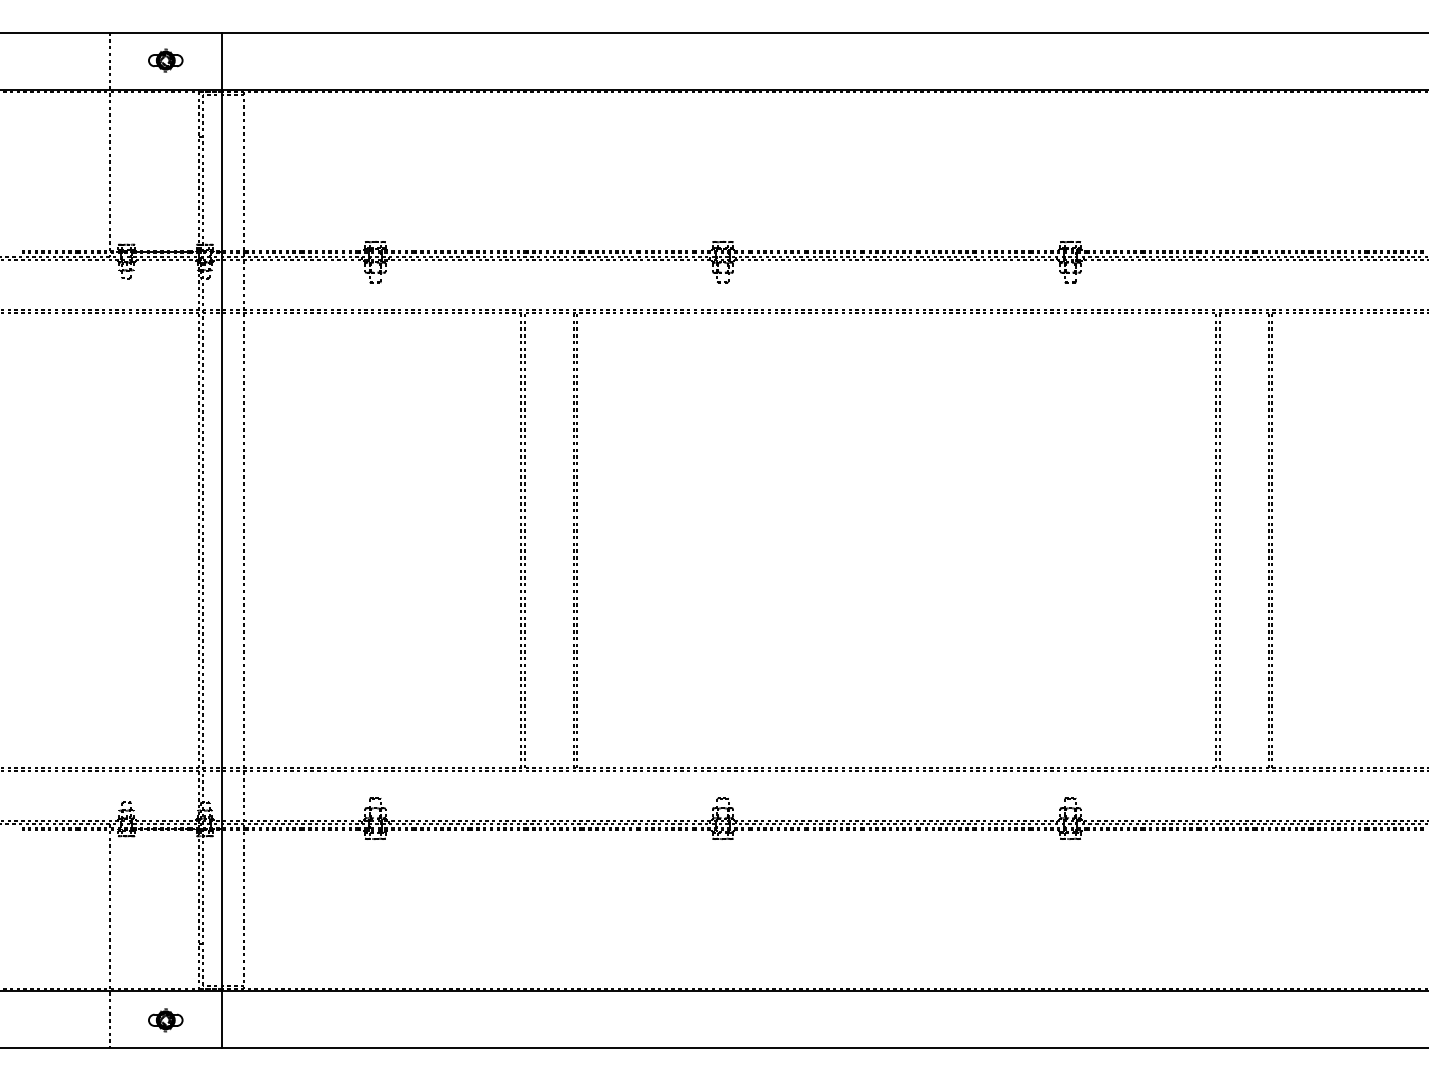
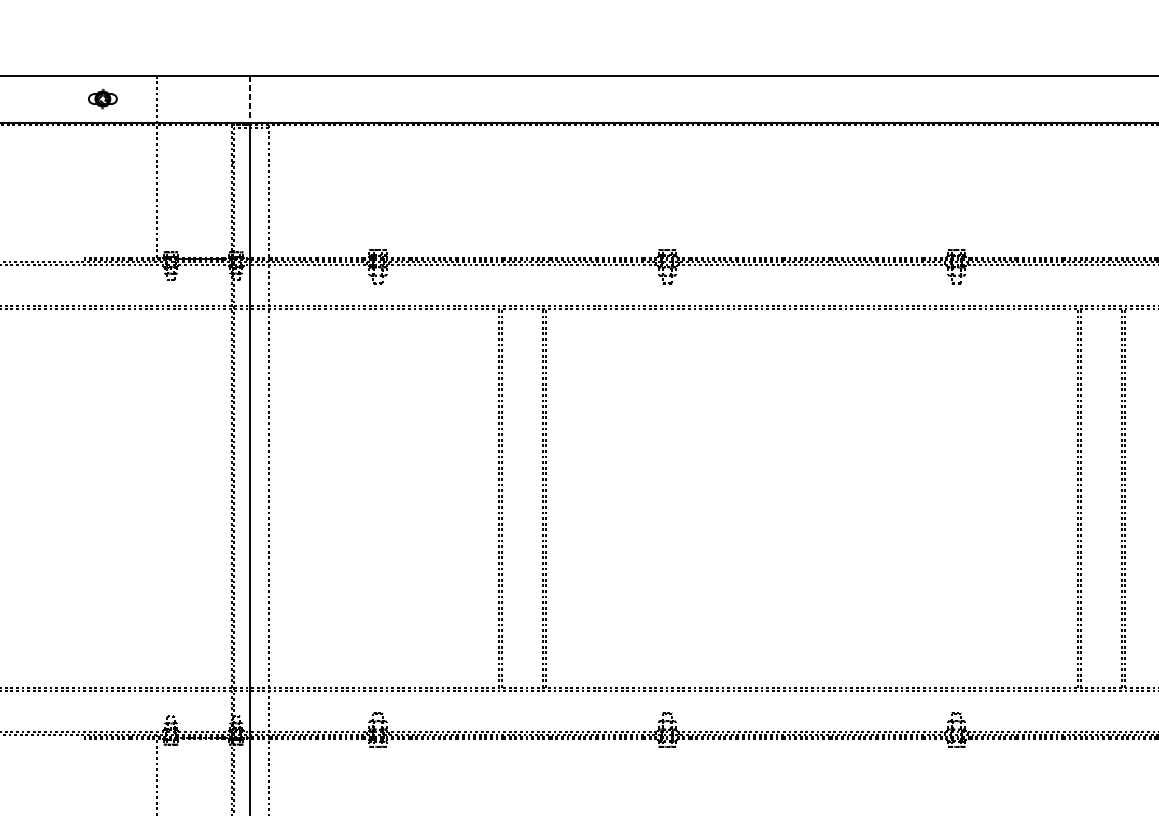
part: (165, 60) -> (102, 98), moved
line: (221, 61) -> (249, 99), solid -> dashed

